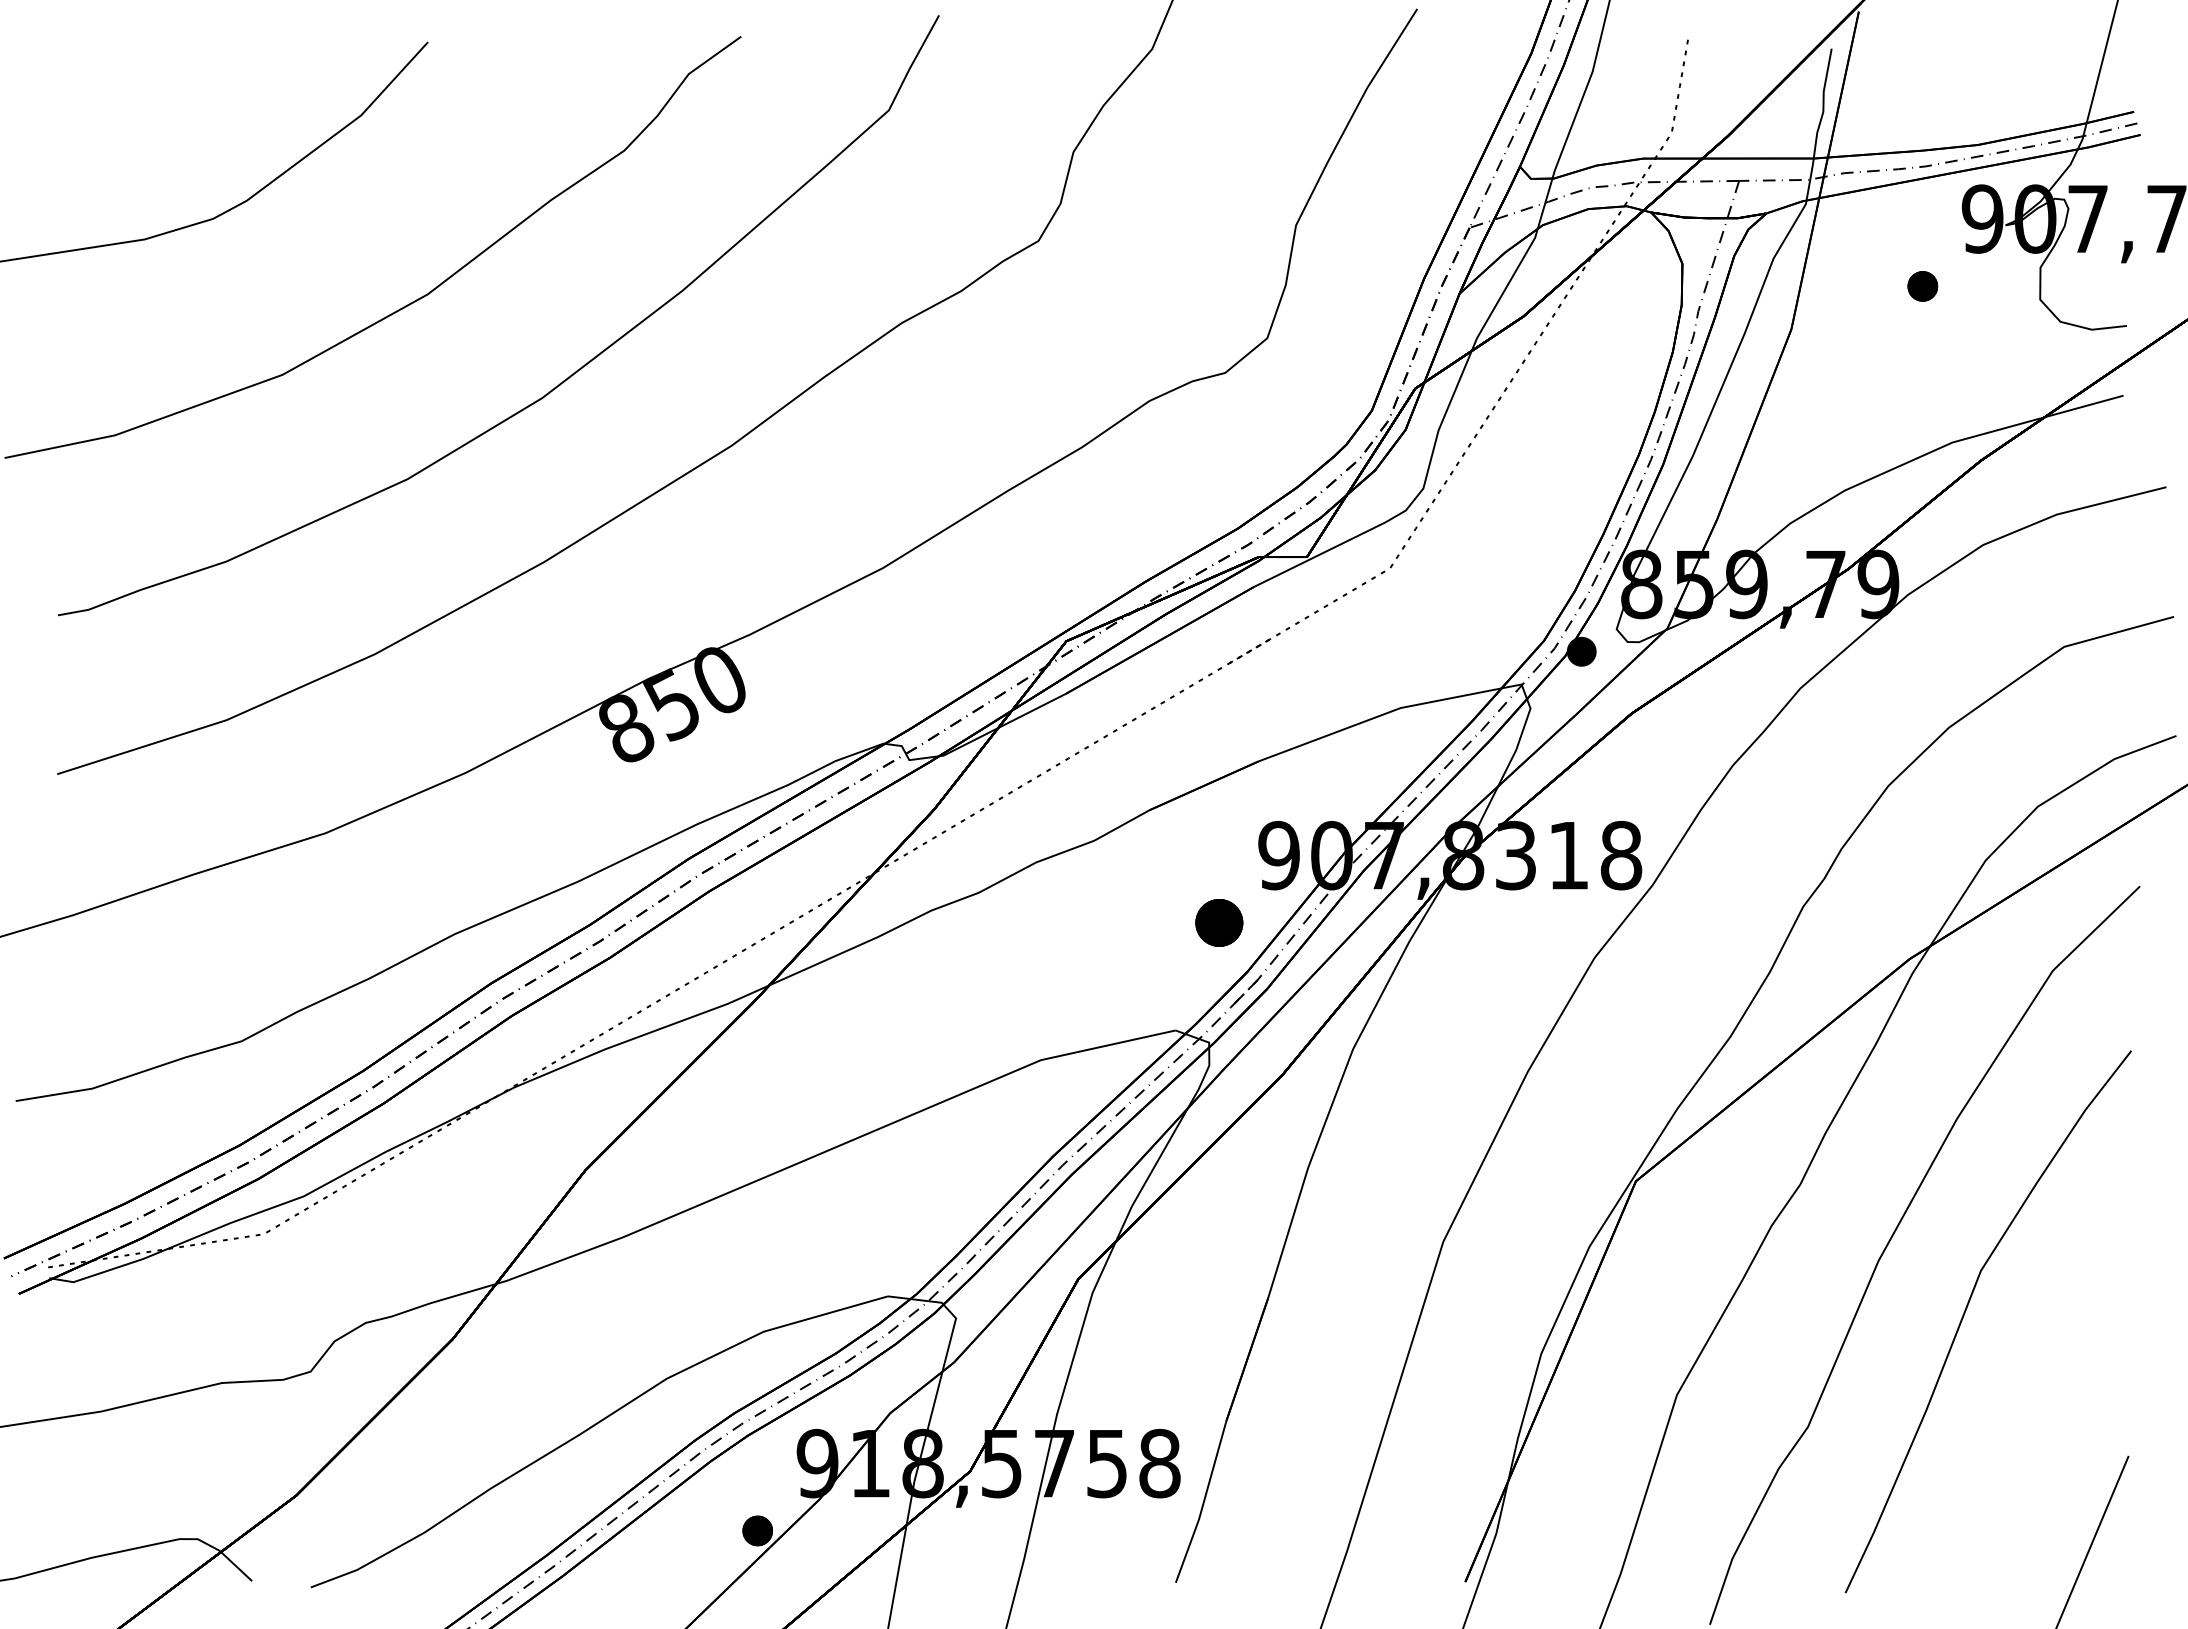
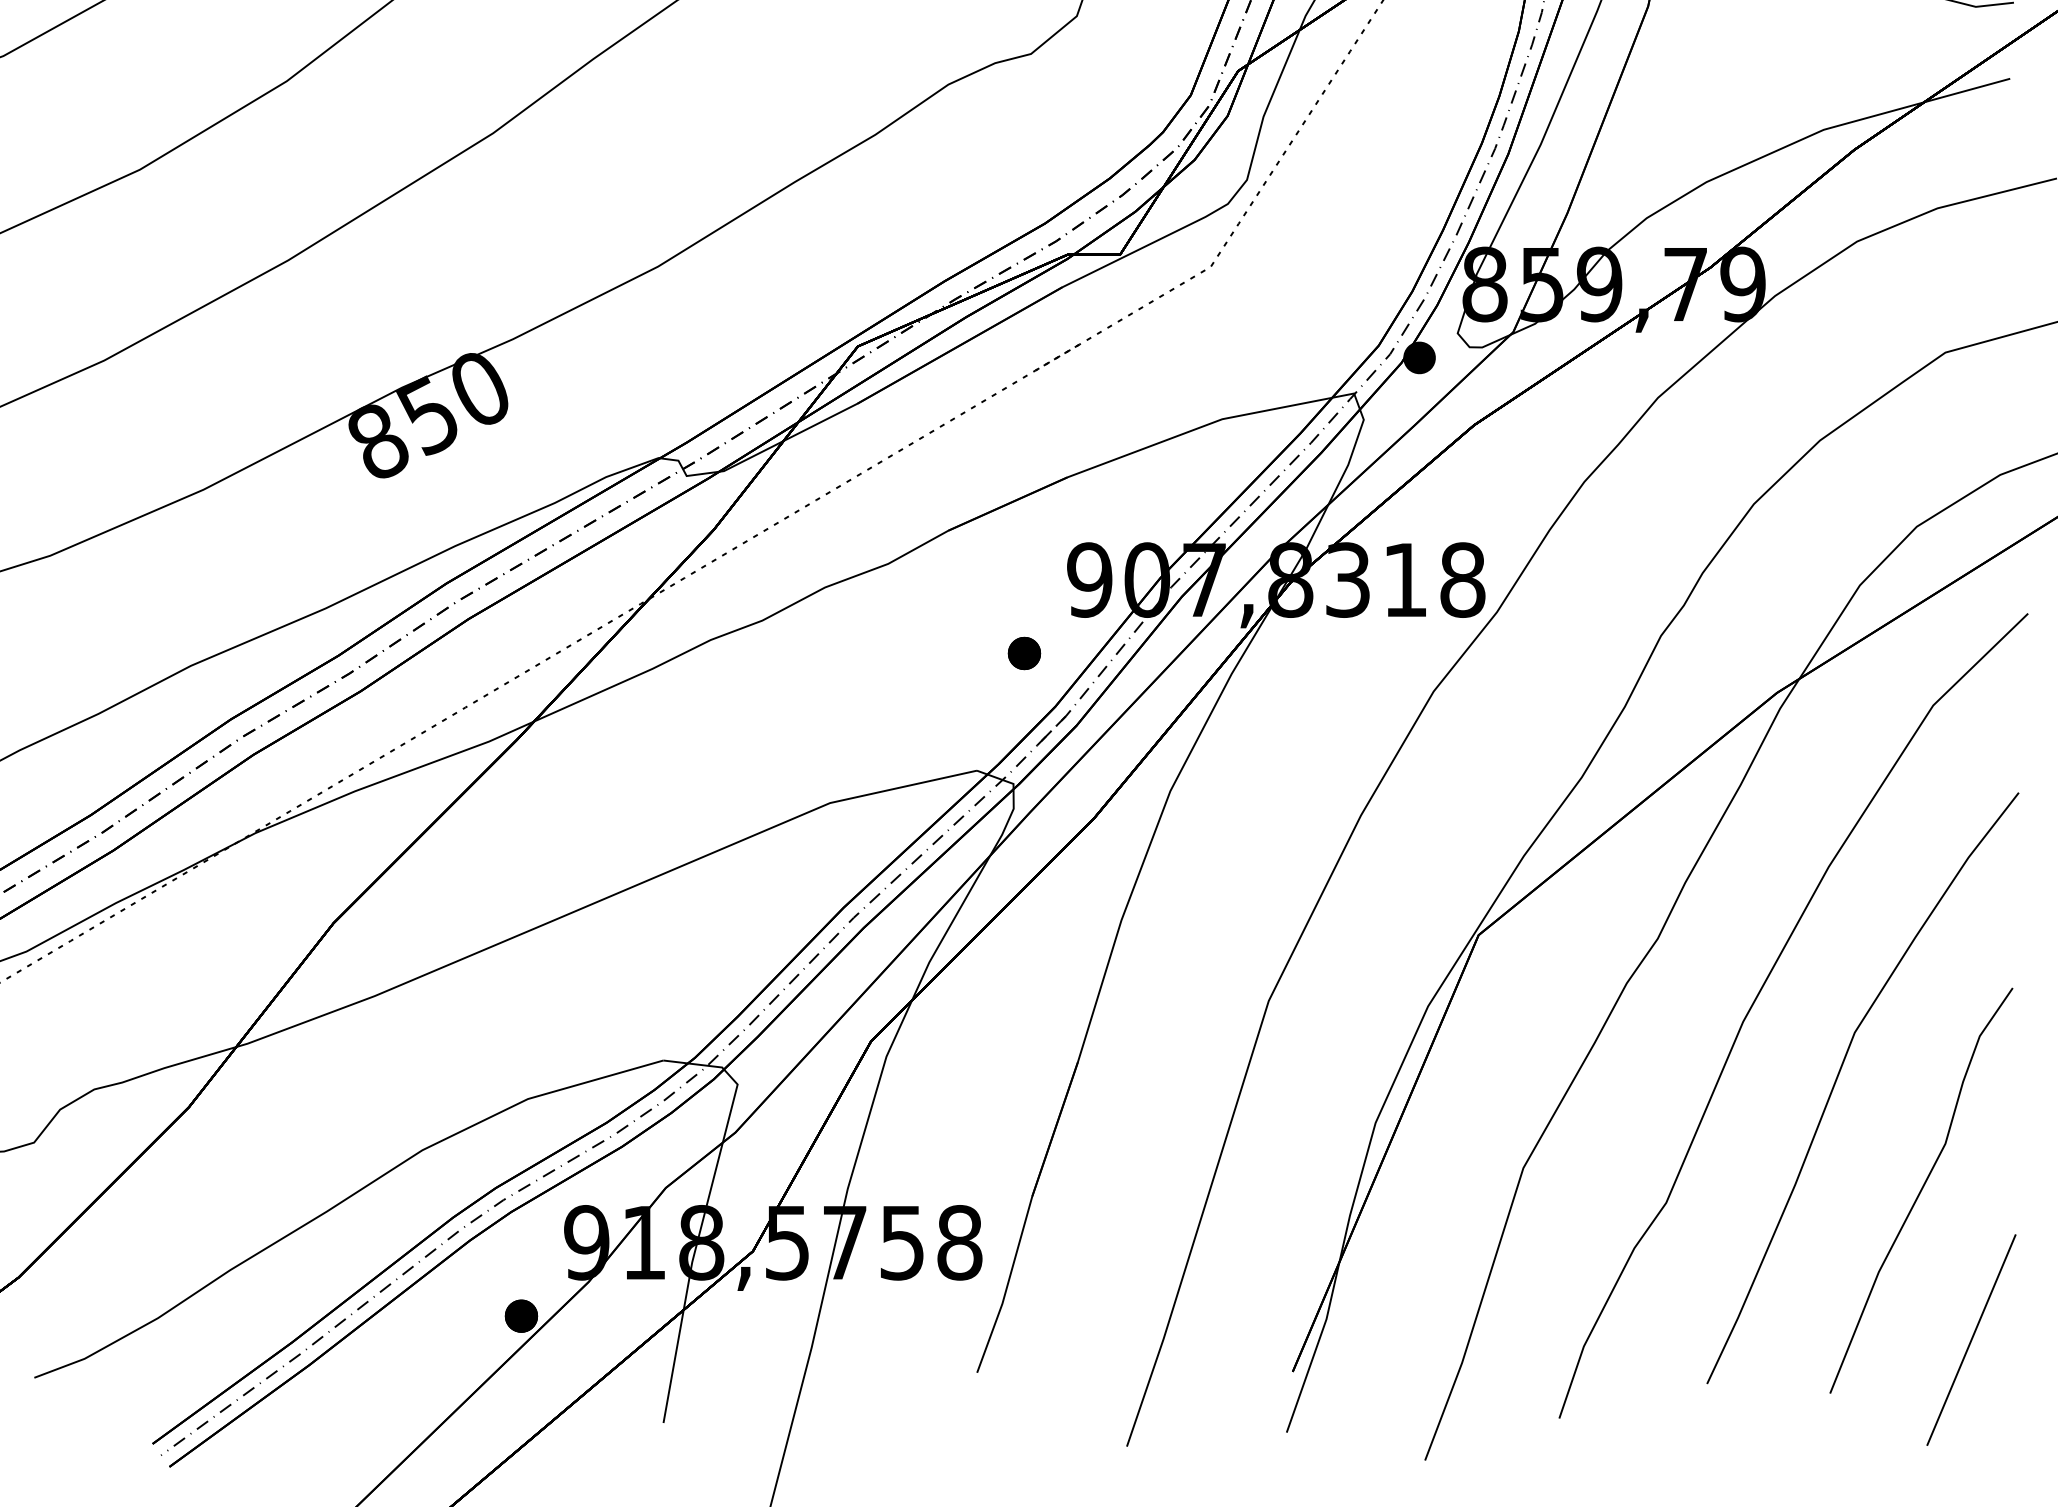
part: (1218, 922) -> (1023, 652), size x0.62
curve: (2041, 1415) -> (1920, 1190), added

